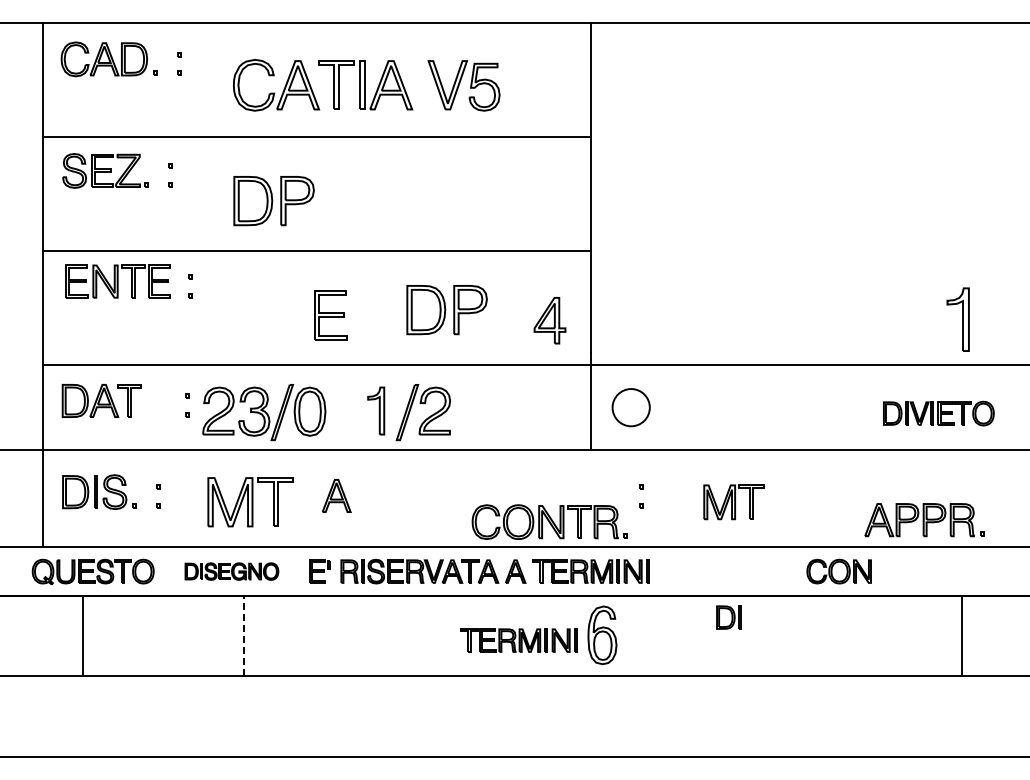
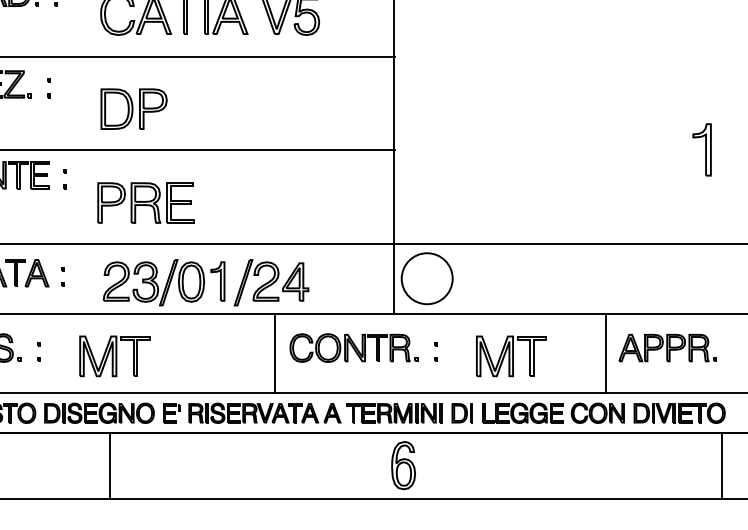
part: (446, 310) -> (275, 198), removed
part: (267, 315) -> (128, 203), added
part: (957, 319) -> (701, 149), moved
part: (549, 320) -> (295, 281), moved
circle: (631, 407) -> (427, 278), size x1.67
part: (264, 412) -> (154, 282), moved
part: (938, 413) -> (679, 413), moved
part: (336, 495) -> (36, 272), moved
line: (446, 498) -> (275, 353), added
line: (849, 498) -> (606, 353), added
part: (733, 502) -> (511, 356), size x1.43
part: (924, 520) -> (667, 348), moved
part: (549, 521) -> (353, 347), moved
part: (231, 571) -> (99, 413), size x1.43
part: (747, 571) -> (522, 413), added
part: (728, 617) -> (461, 413), moved
line: (244, 635) -> (109, 465), dashed -> solid
line: (961, 635) -> (721, 465), moved
part: (518, 640) -> (334, 469), removed

